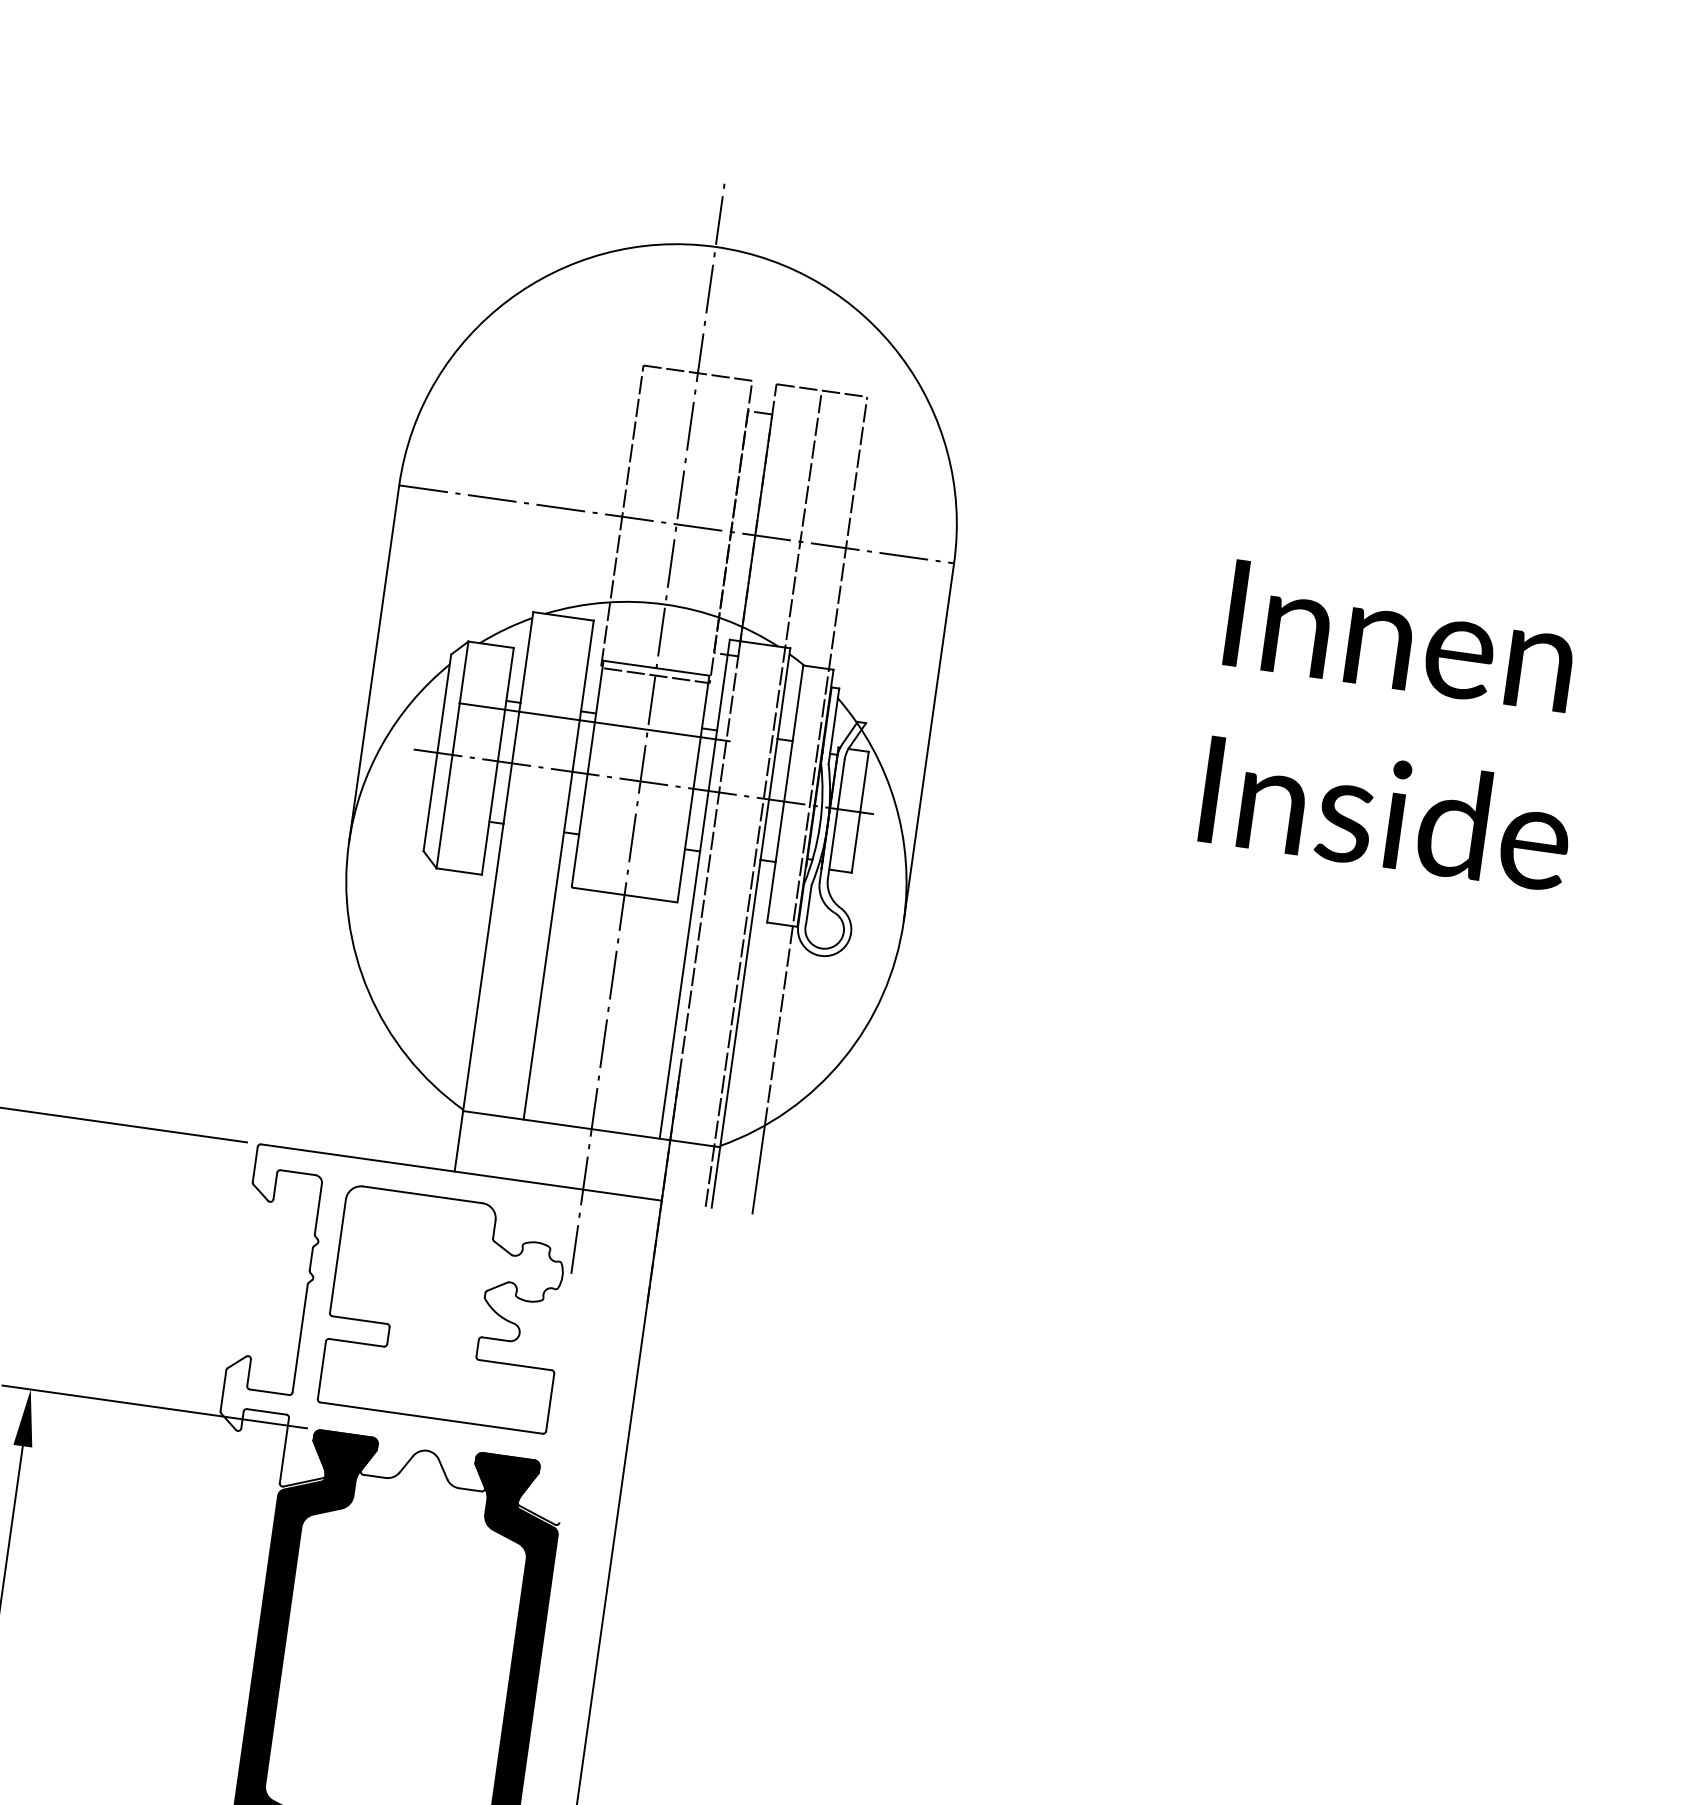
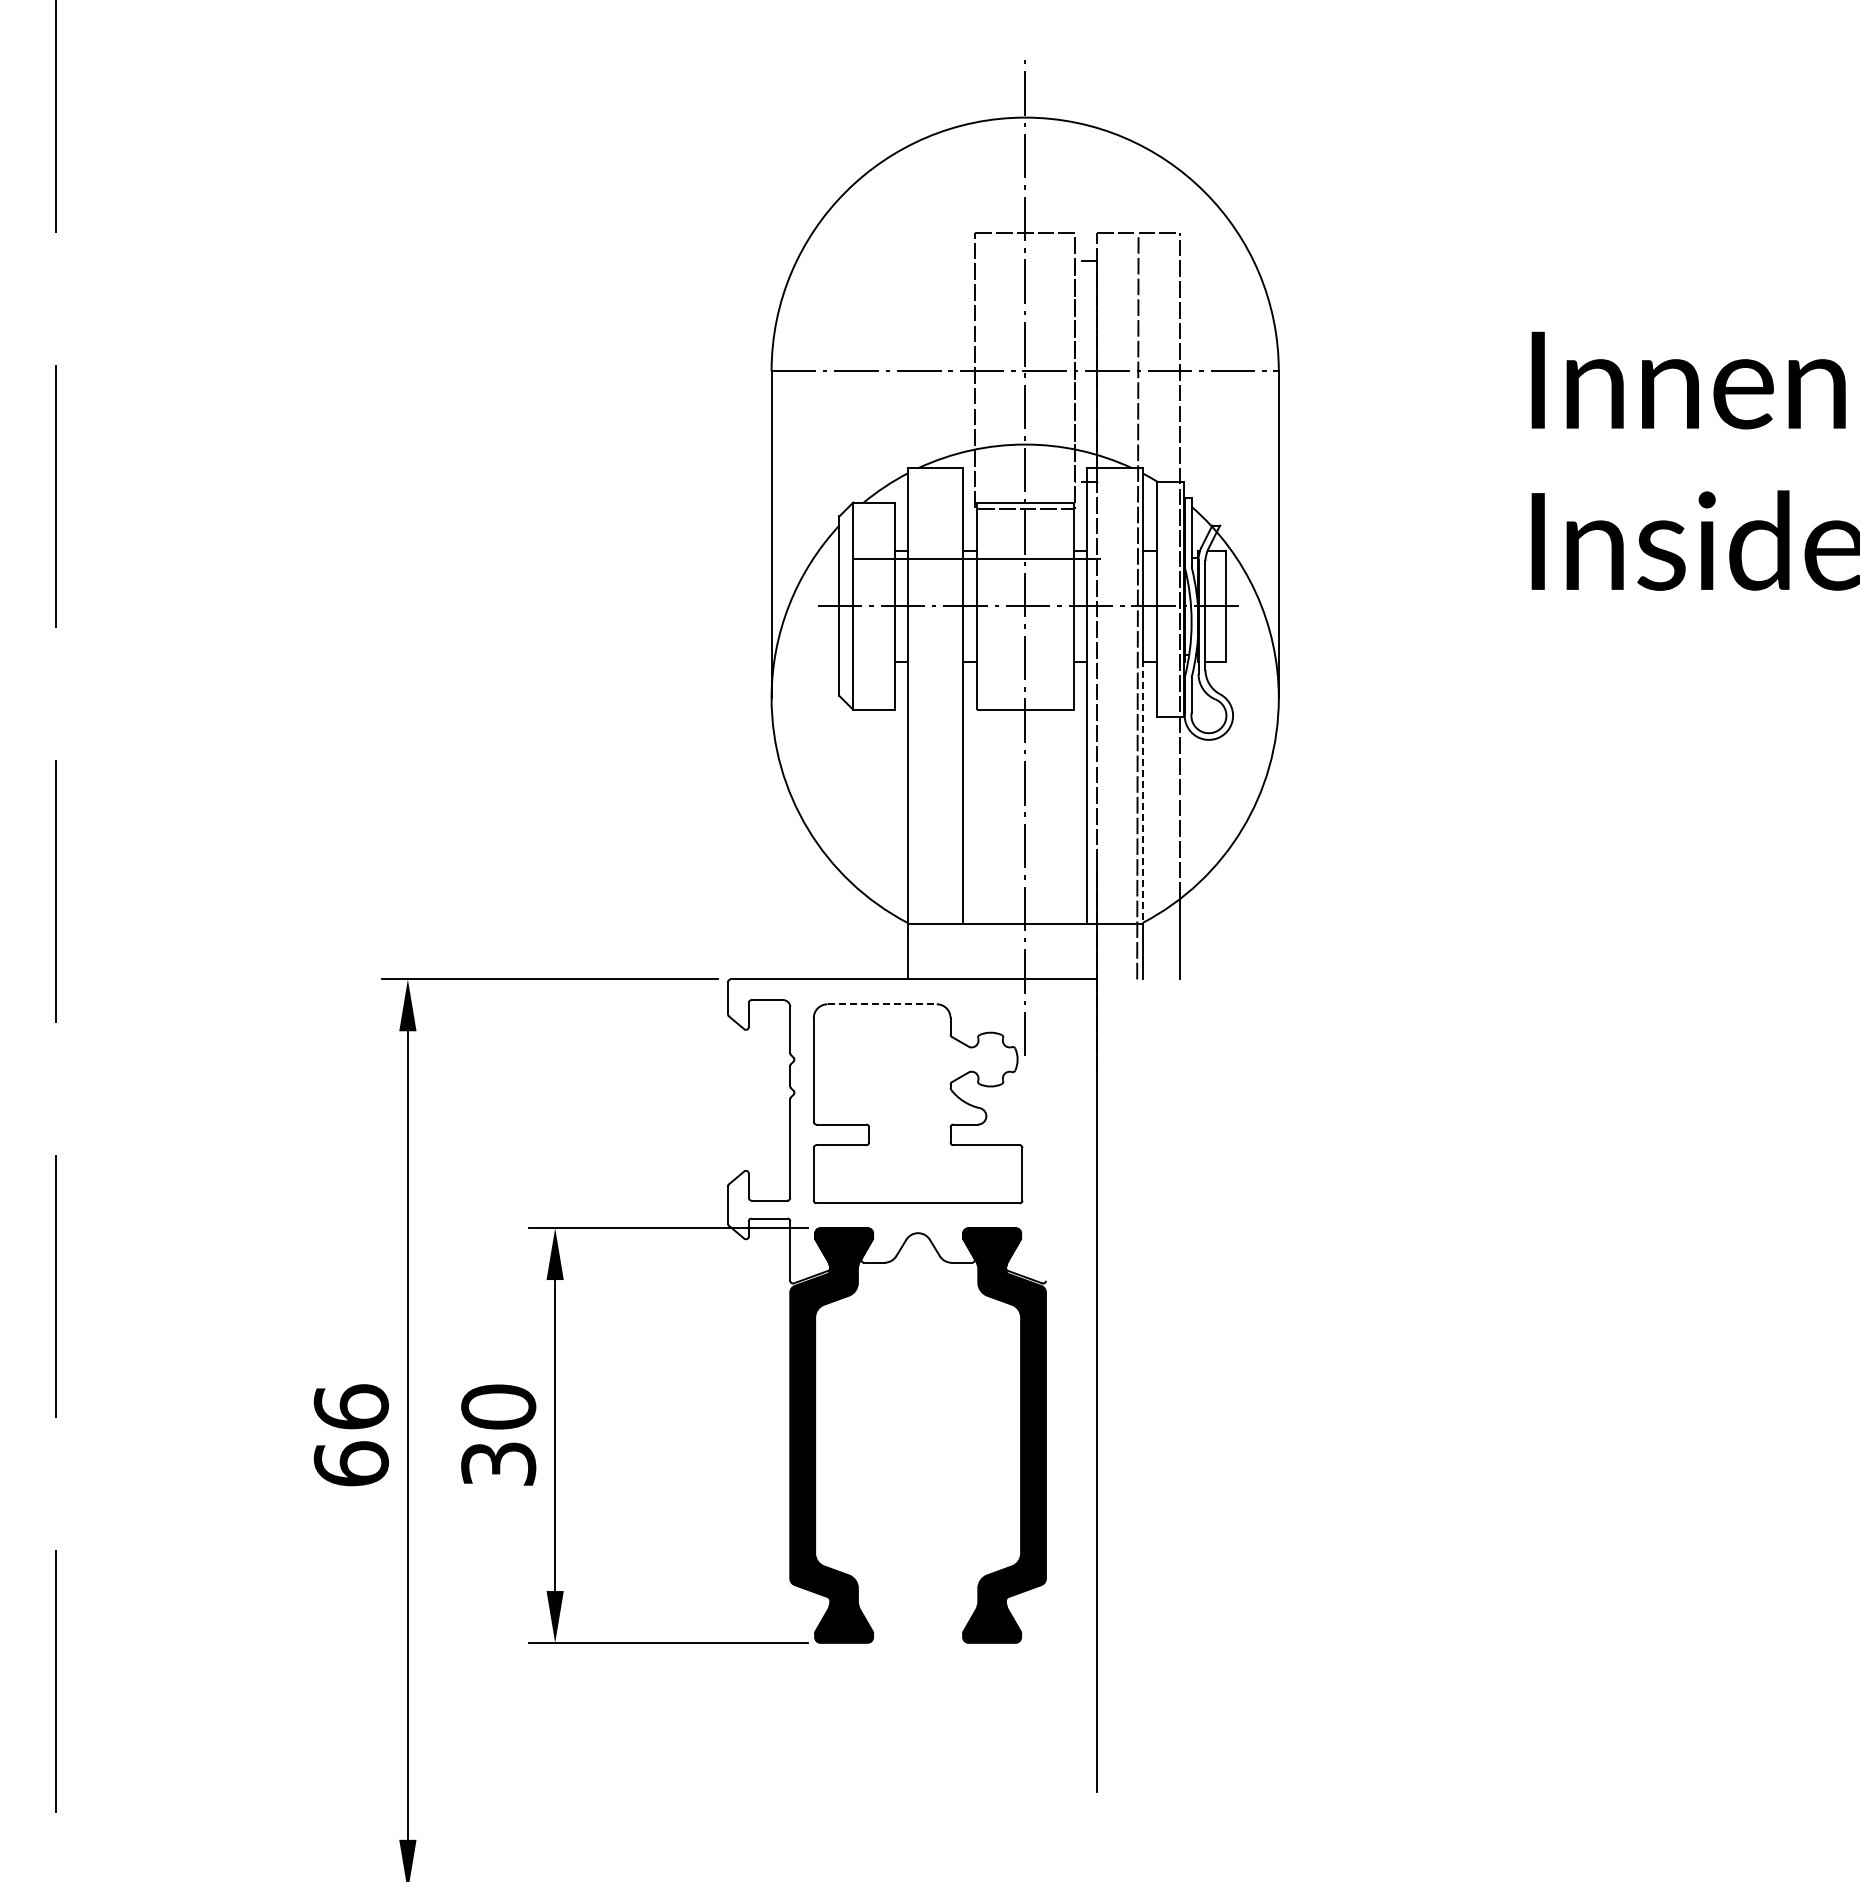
line: (739, 1007) -> (1142, 796), solid -> dashed
line: (423, 1195) -> (882, 1004), solid -> dashed

